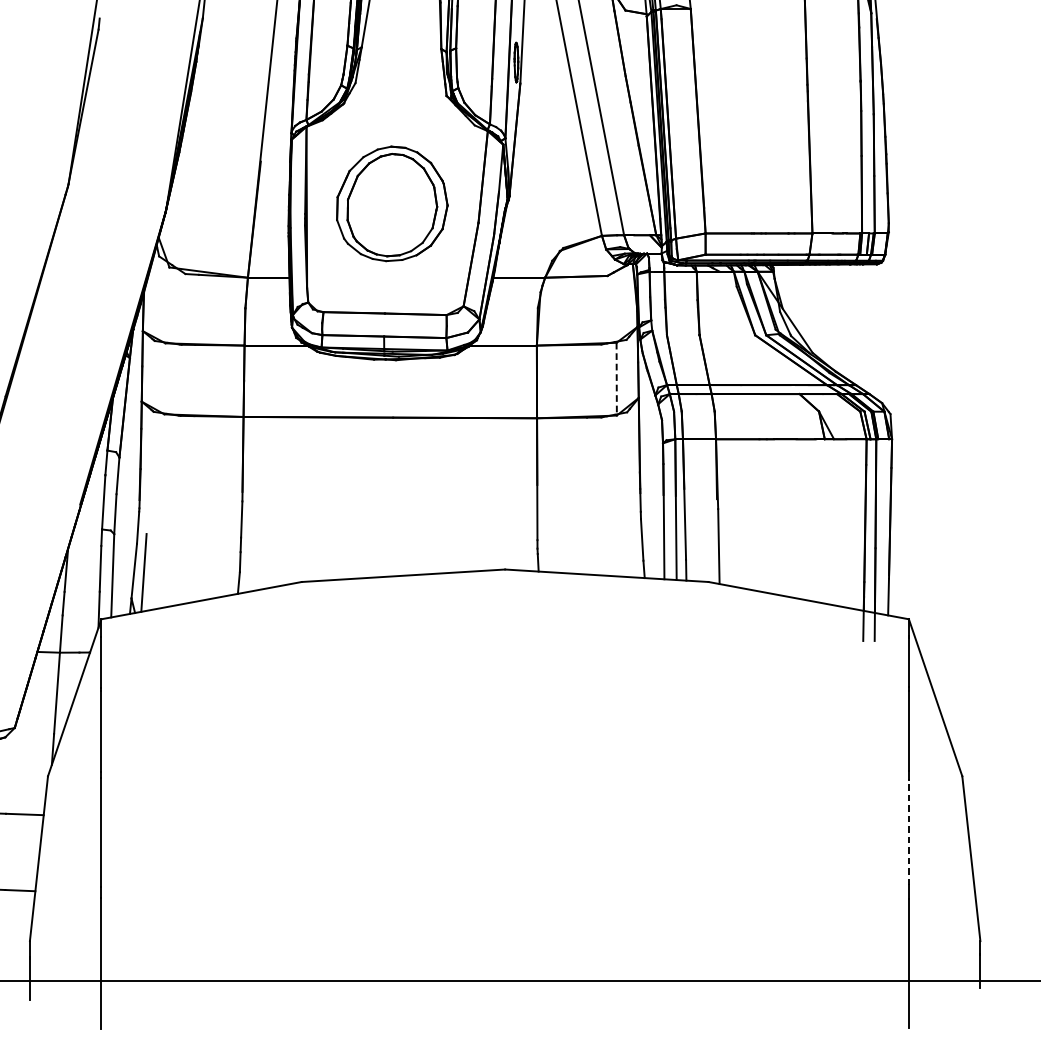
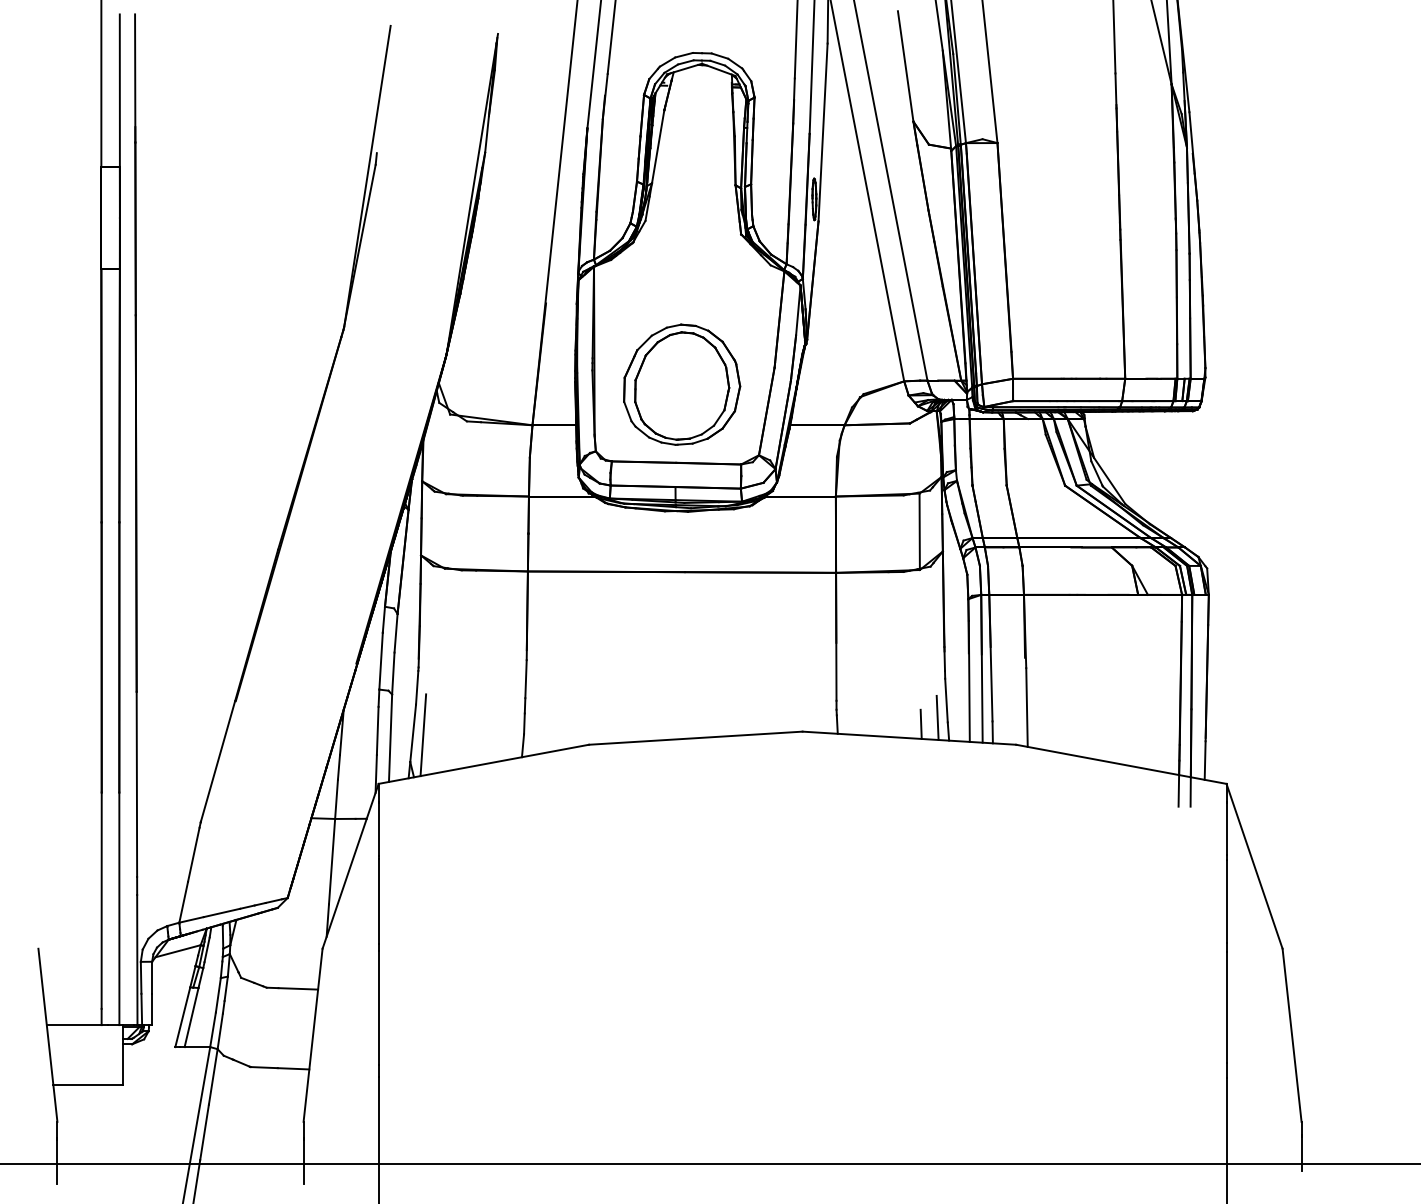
part: (392, 203) -> (682, 384), moved
line: (616, 379) -> (919, 532), dashed -> solid
line: (633, 556) -> (937, 717), added
line: (617, 561) -> (920, 723), added
line: (908, 832) -> (1226, 1007), dashed -> solid

